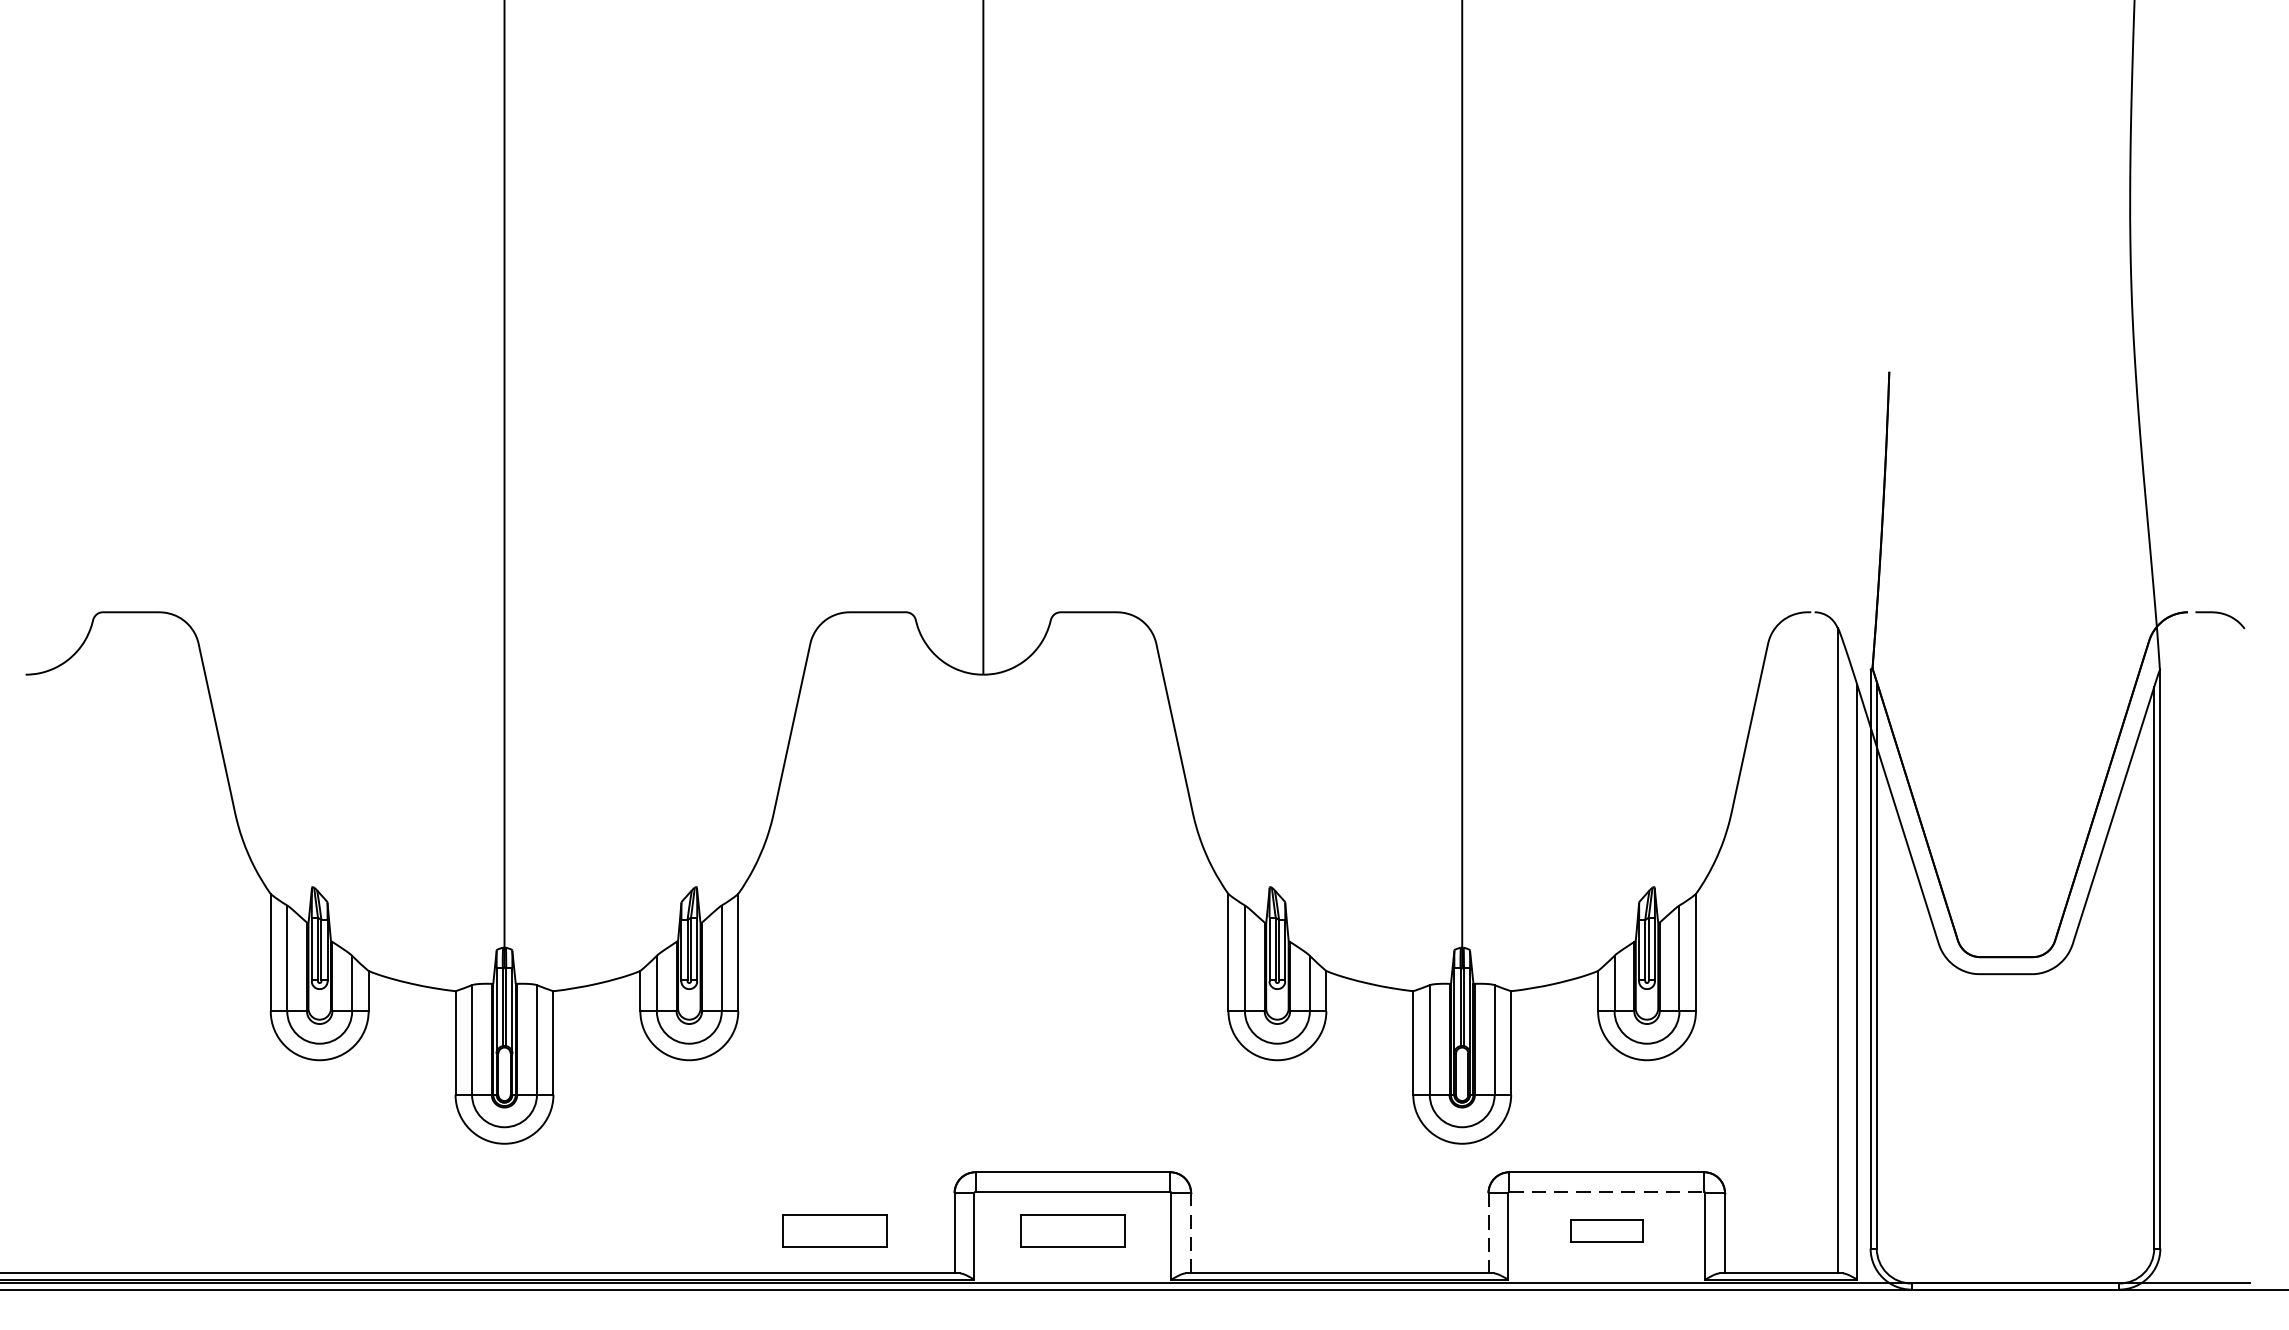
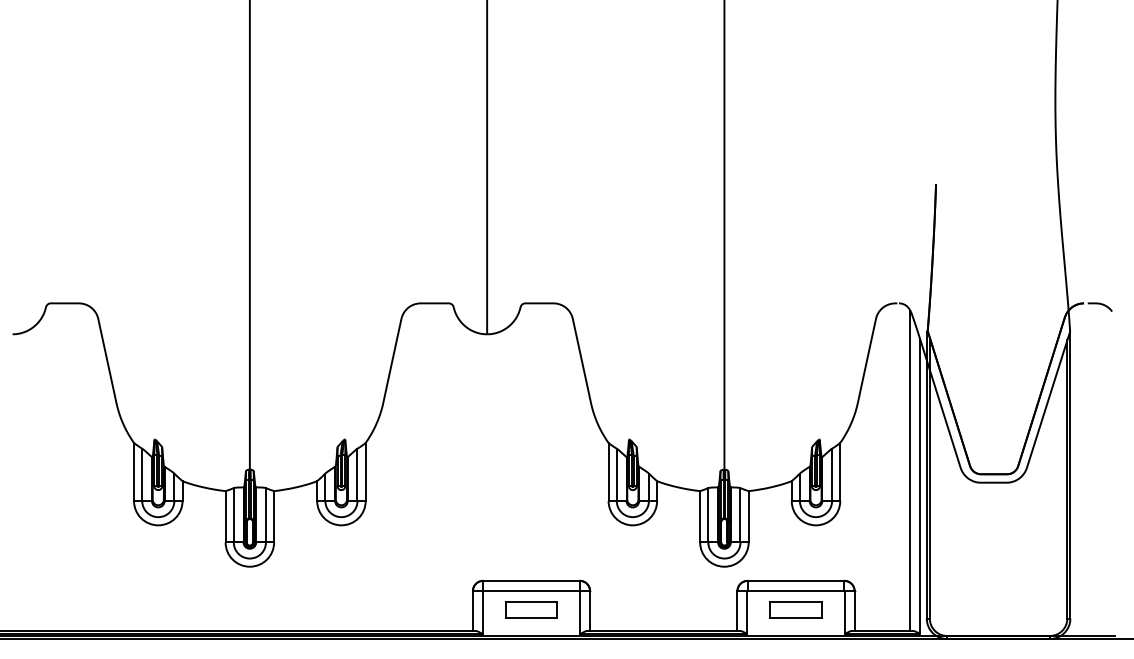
line: (1607, 1191) -> (796, 590), dashed -> solid
part: (834, 1230) -> (413, 609), removed
part: (1605, 1230) -> (795, 609), size x1.43
line: (1191, 1234) -> (590, 611), dashed -> solid
line: (1488, 1234) -> (737, 611), dashed -> solid

